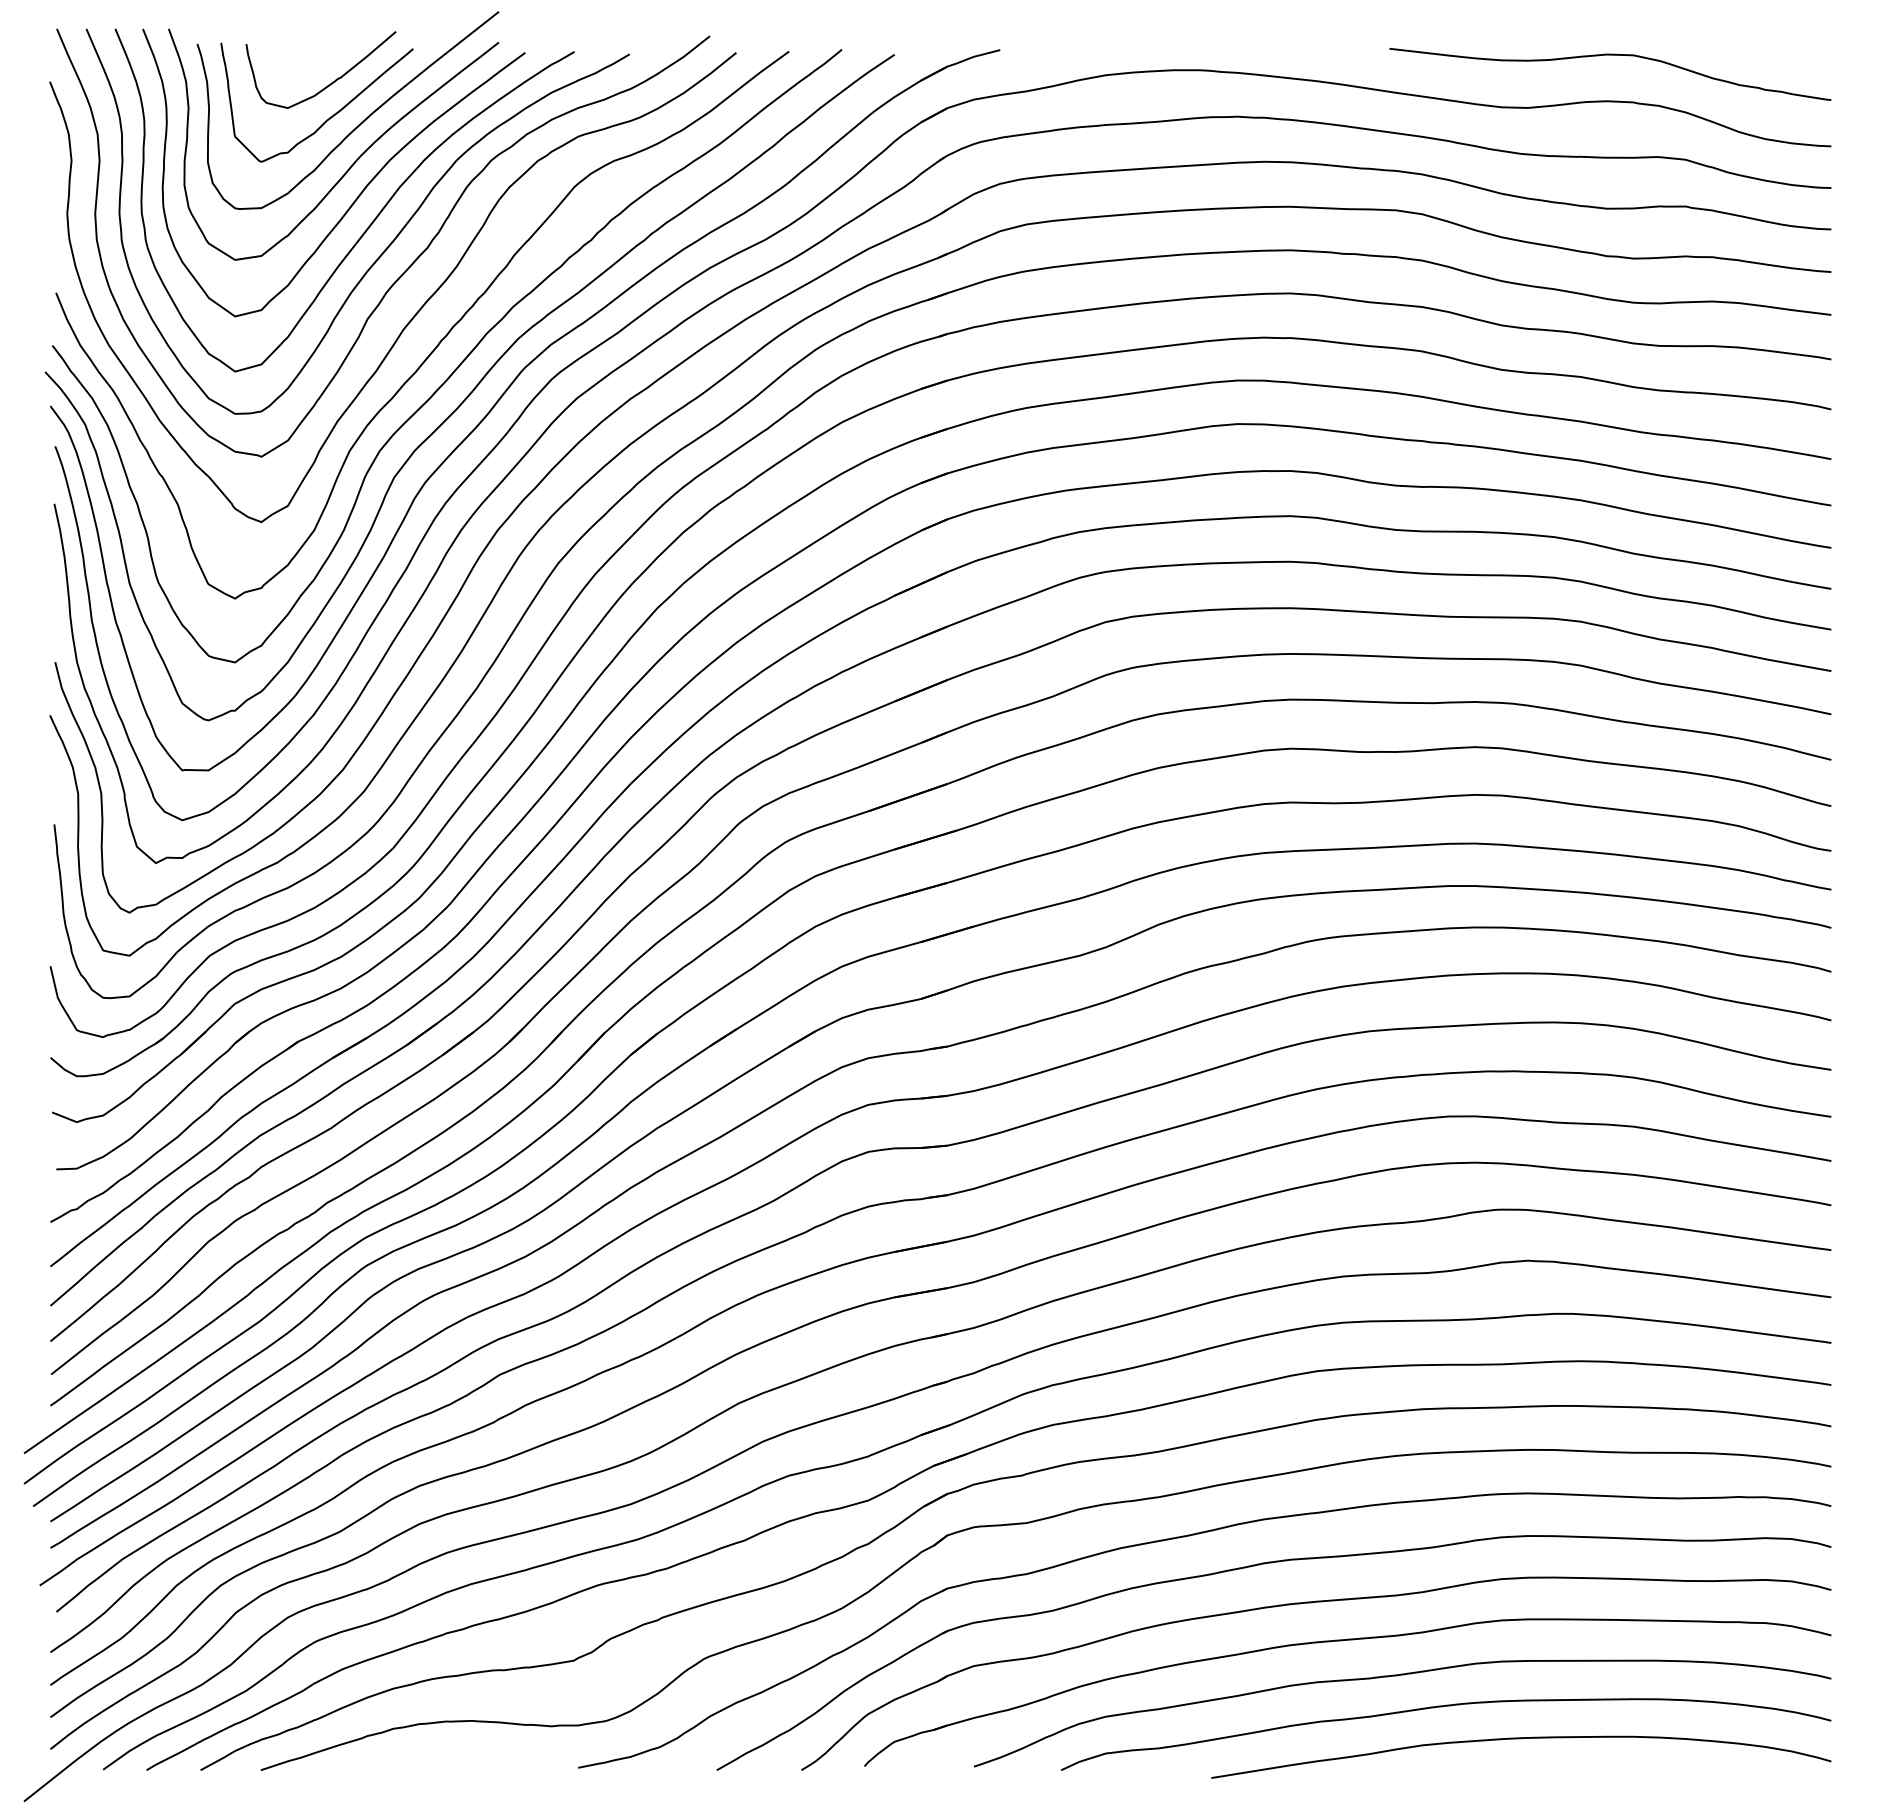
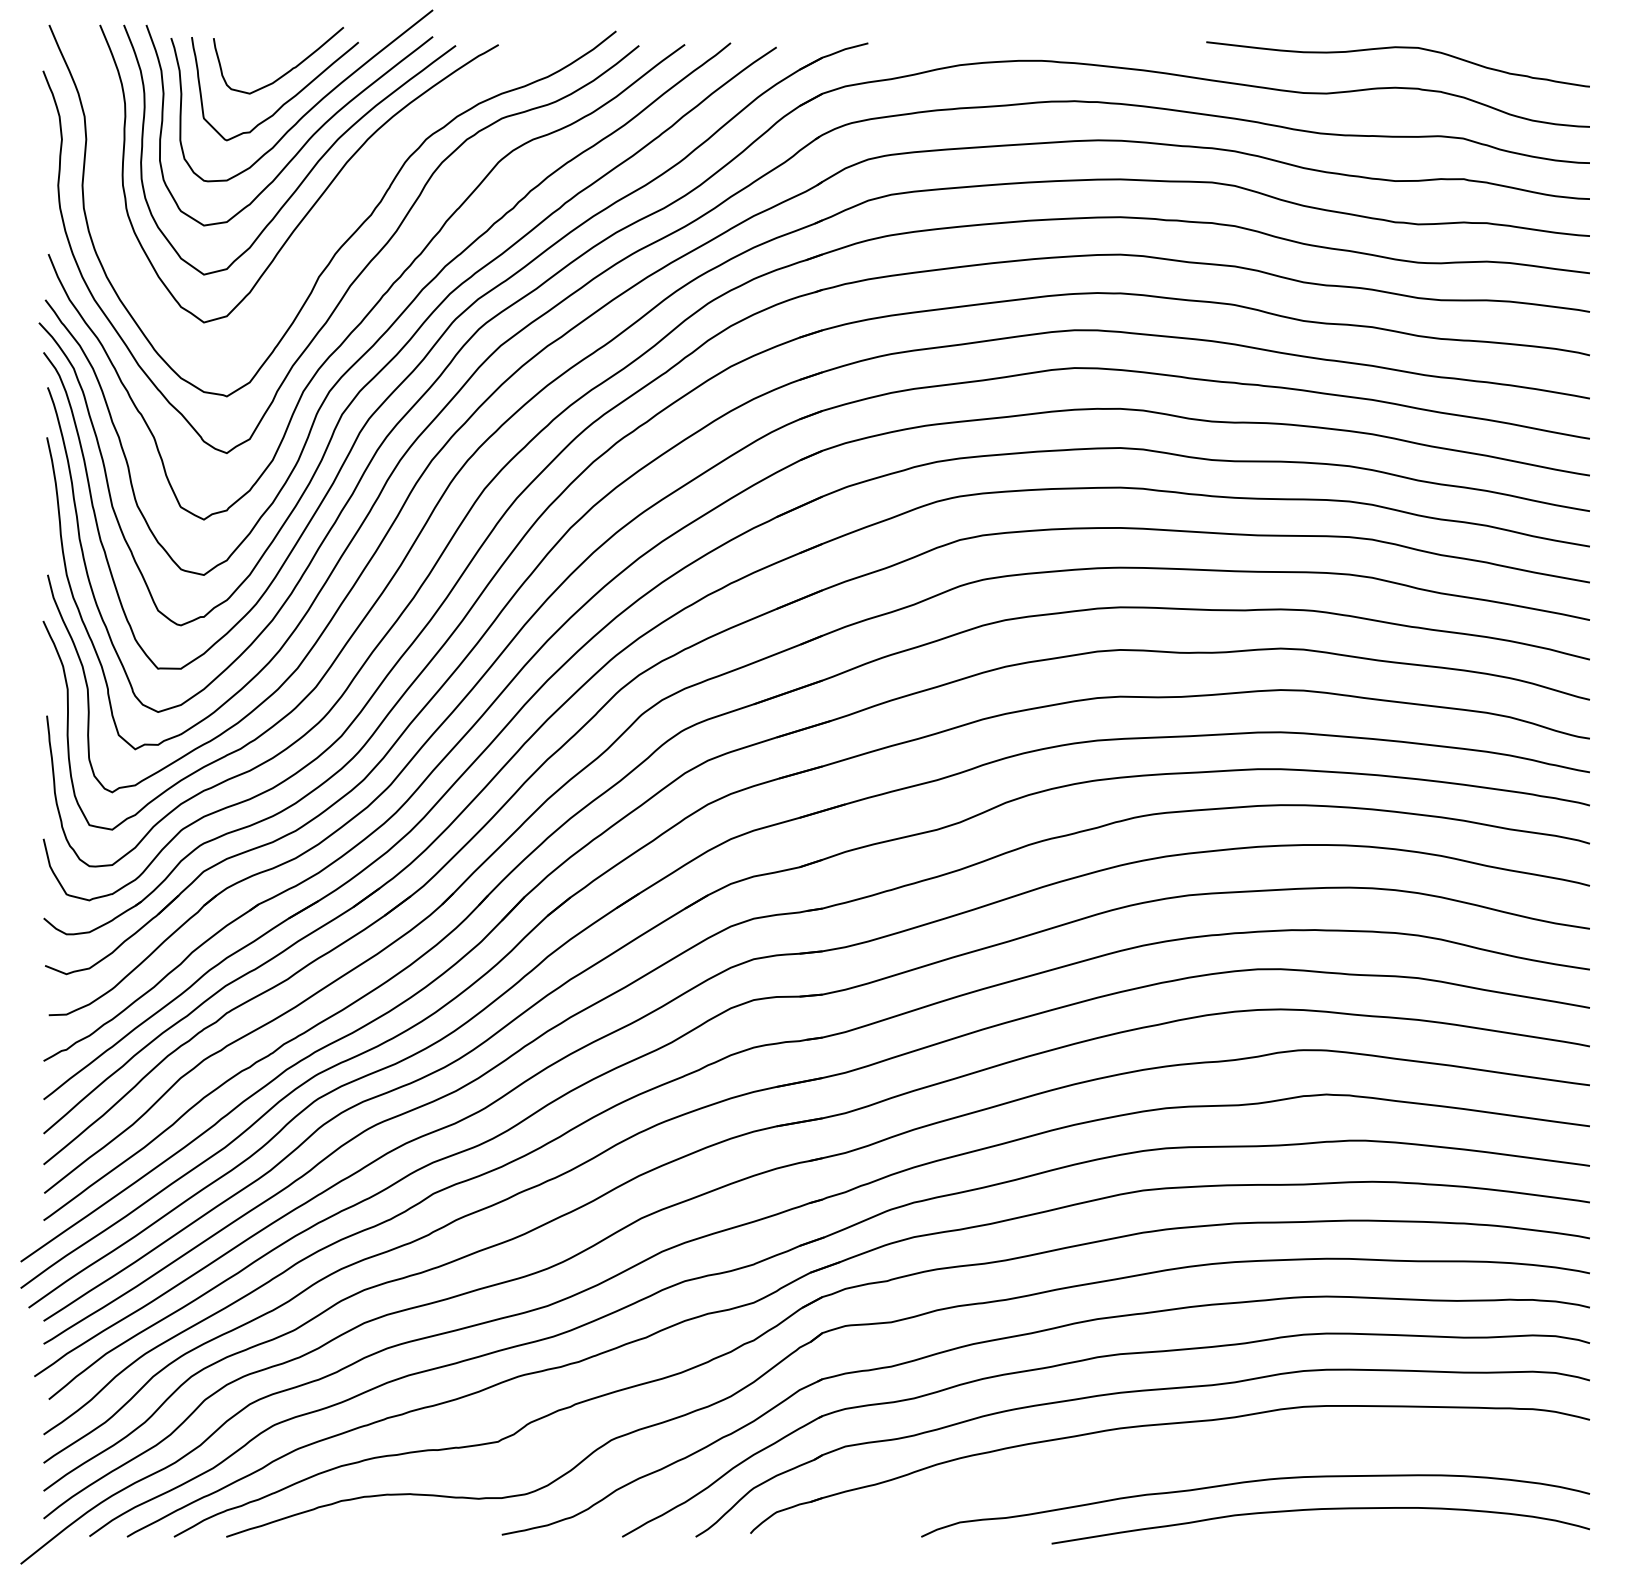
curve: (385, 248) -> (334, 215), removed
curve: (1397, 1676) -> (1213, 1455), removed

